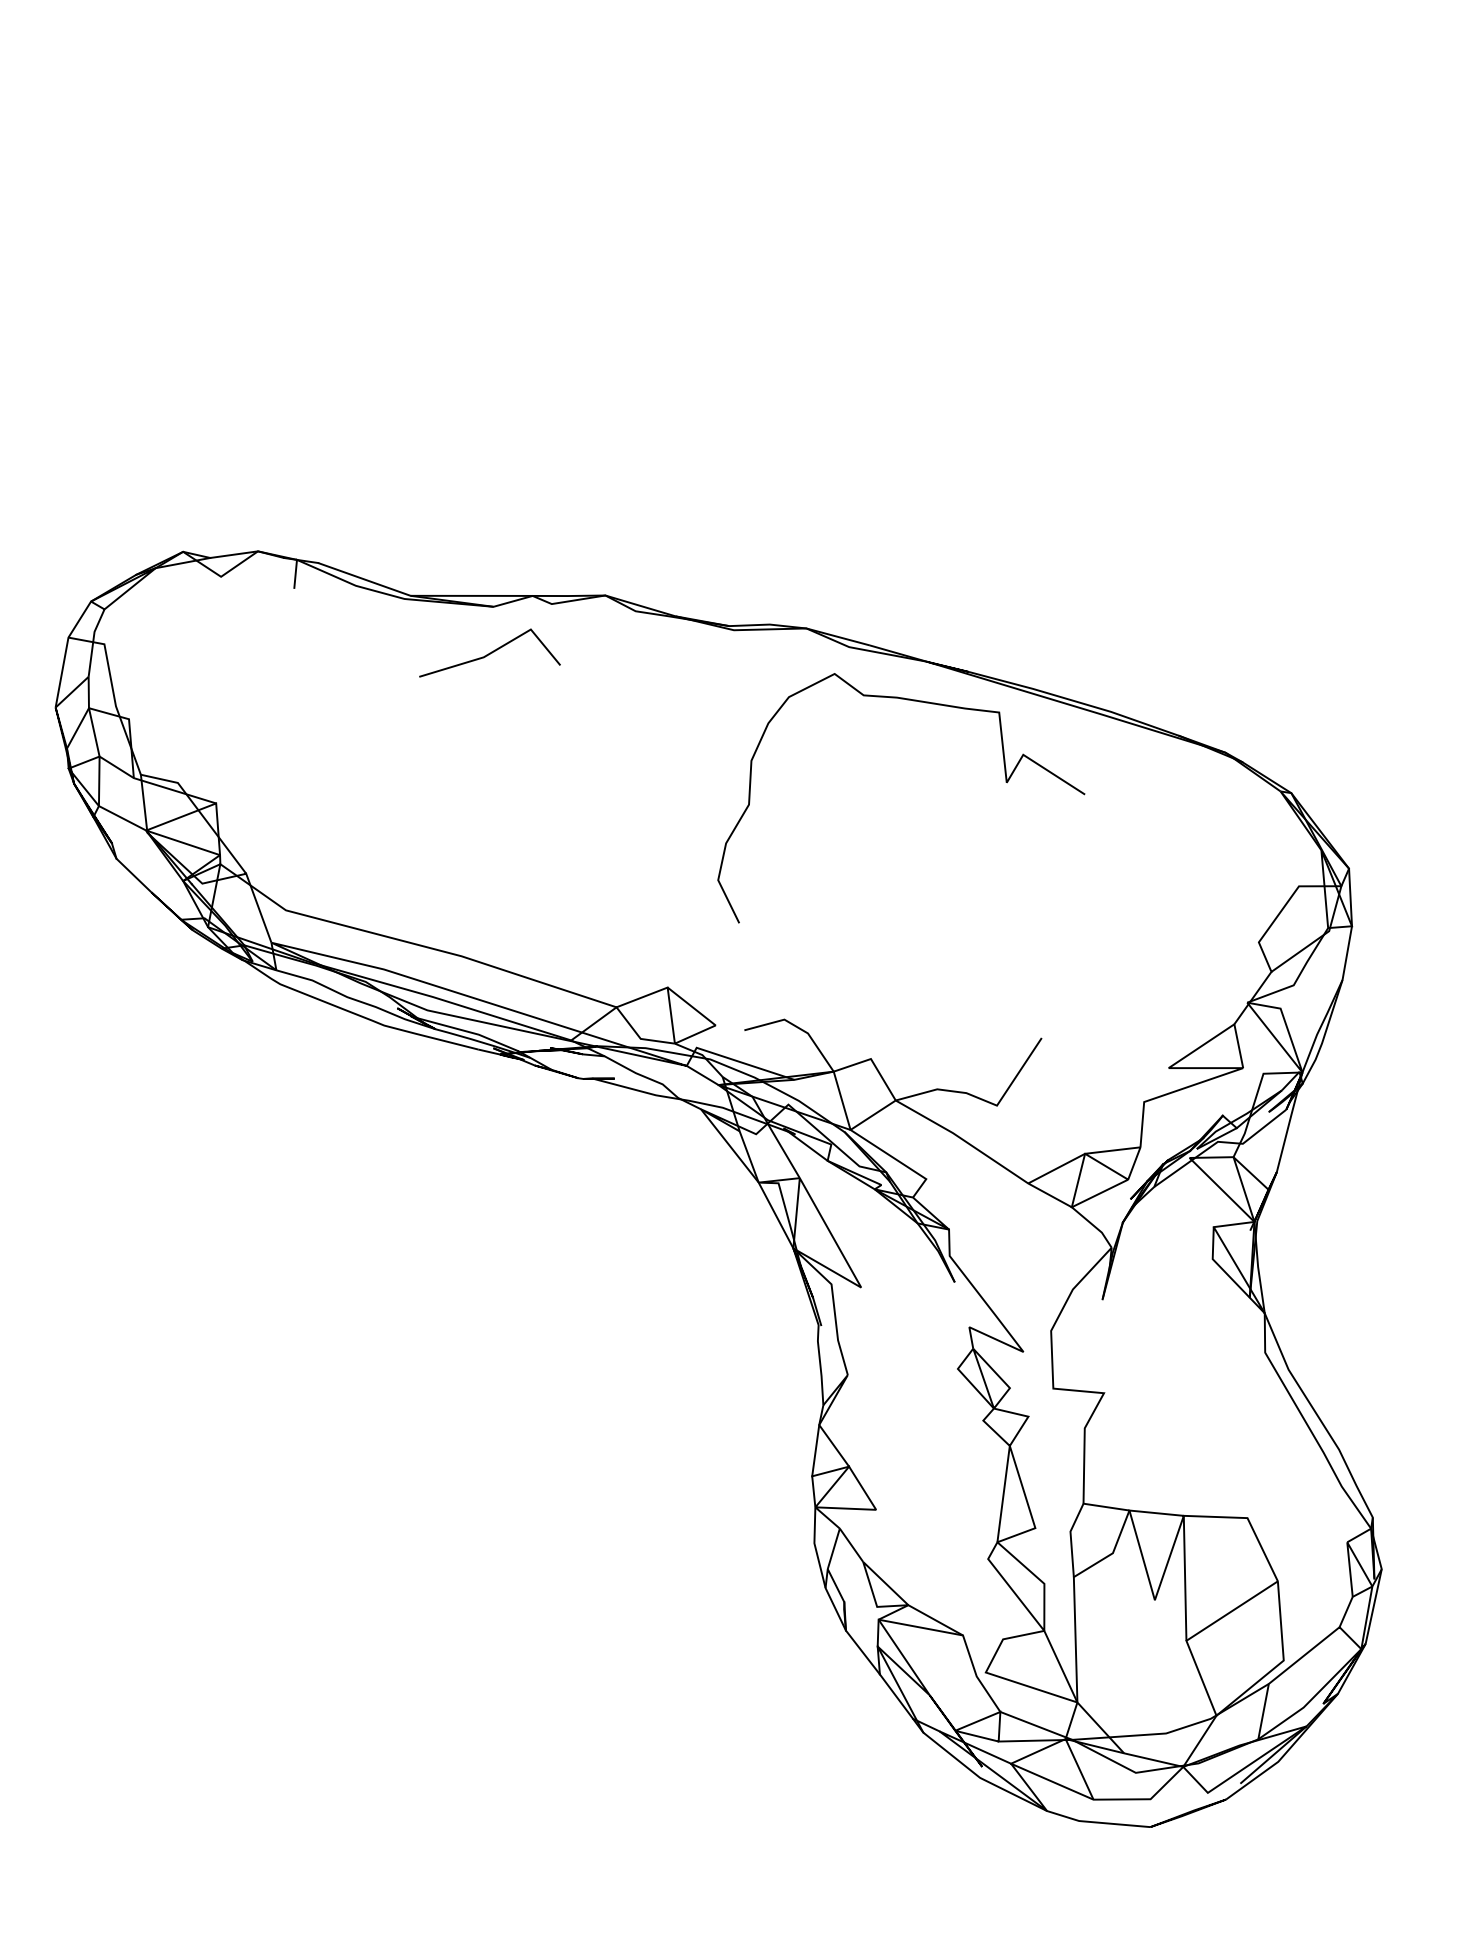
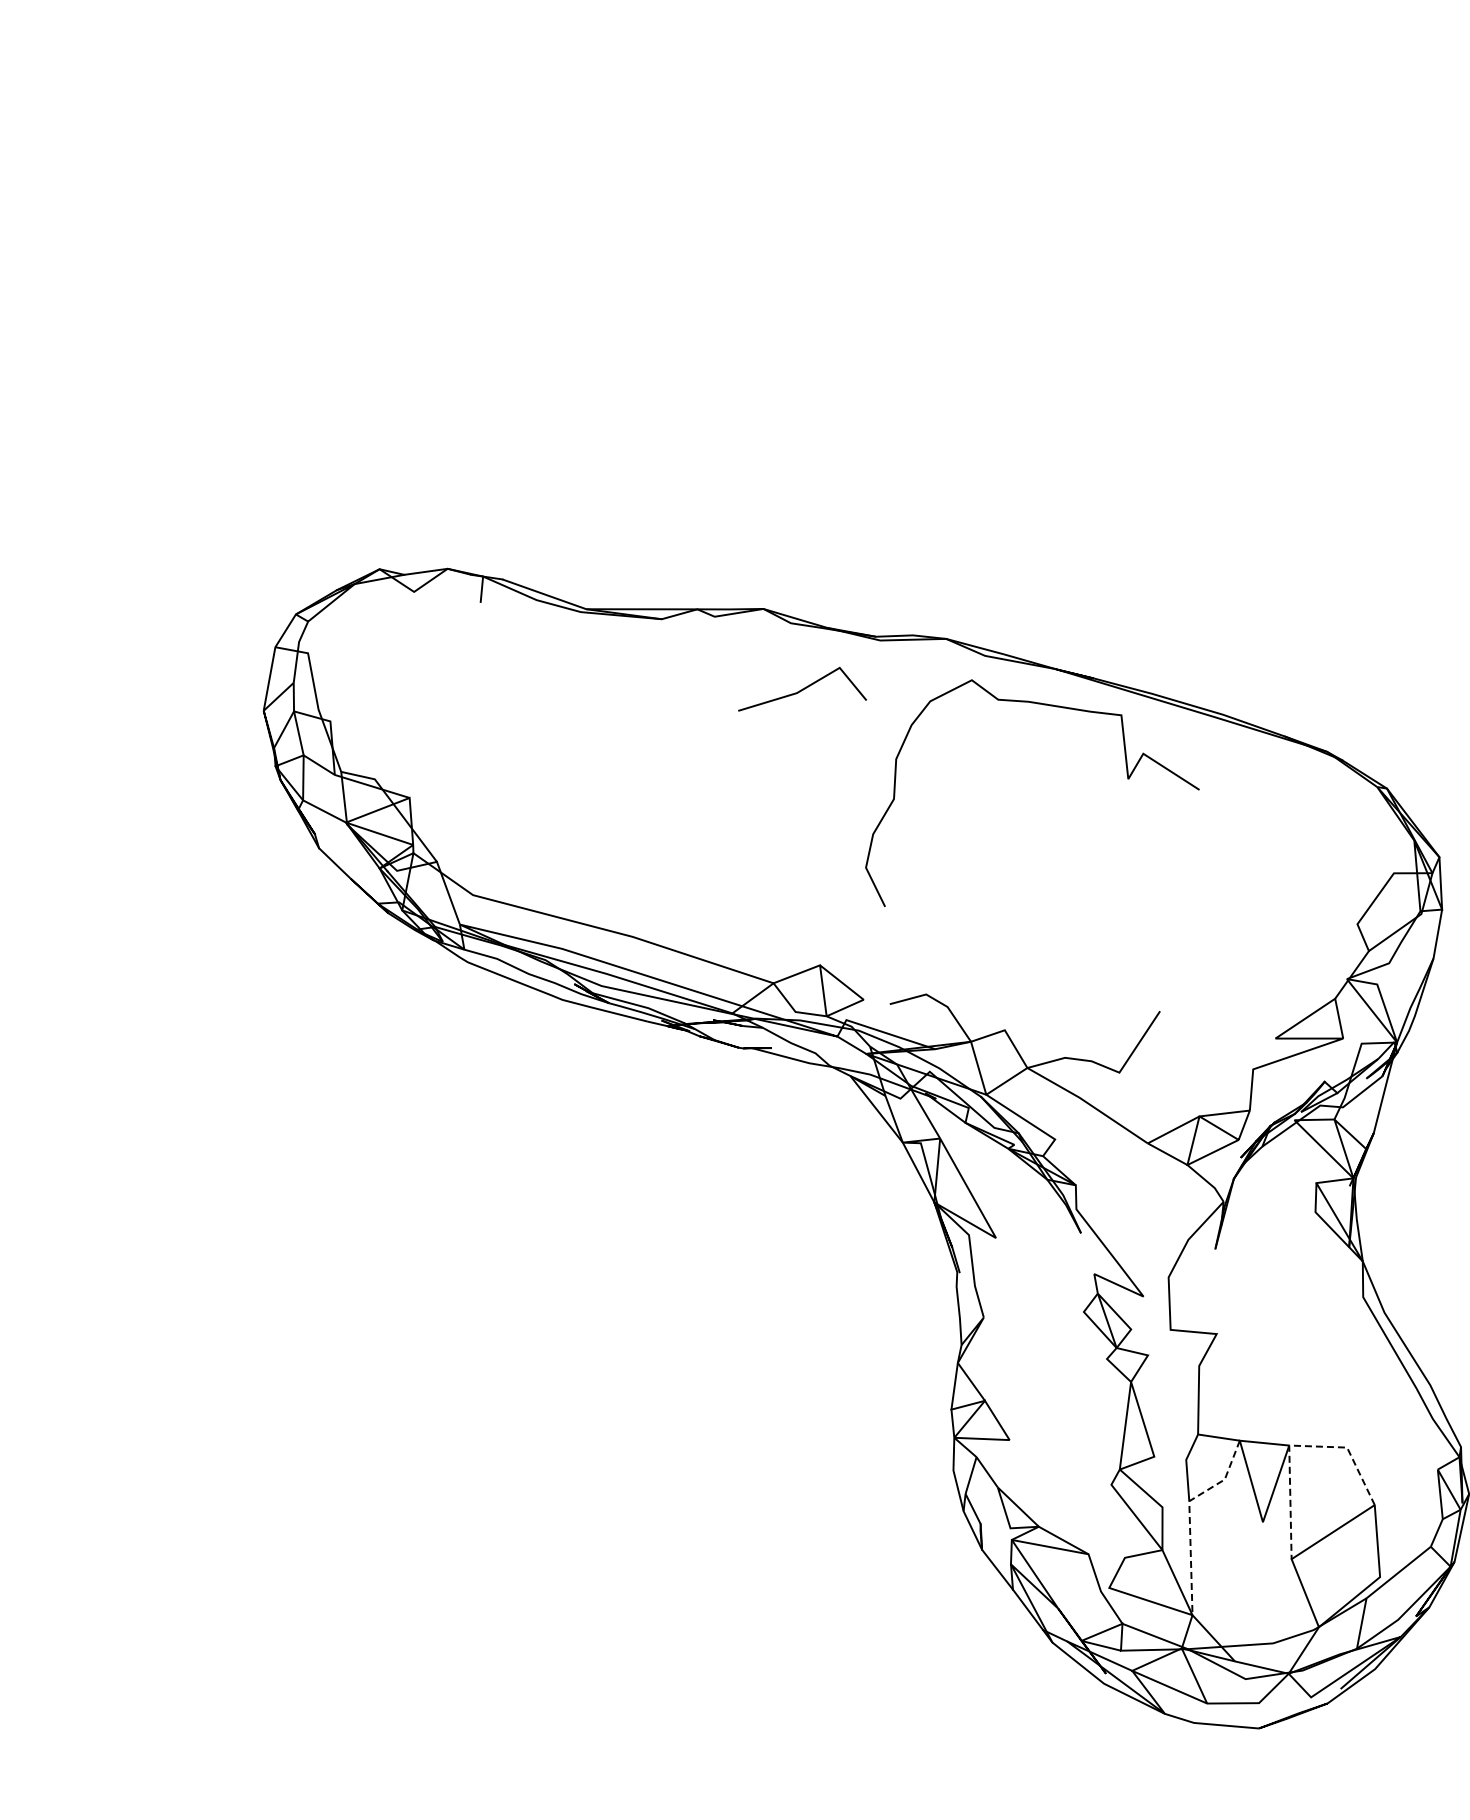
line: (489, 652) -> (802, 688), moved
line: (1188, 1515) -> (1293, 1445), solid -> dashed
line: (1074, 1593) -> (1189, 1516), solid -> dashed

